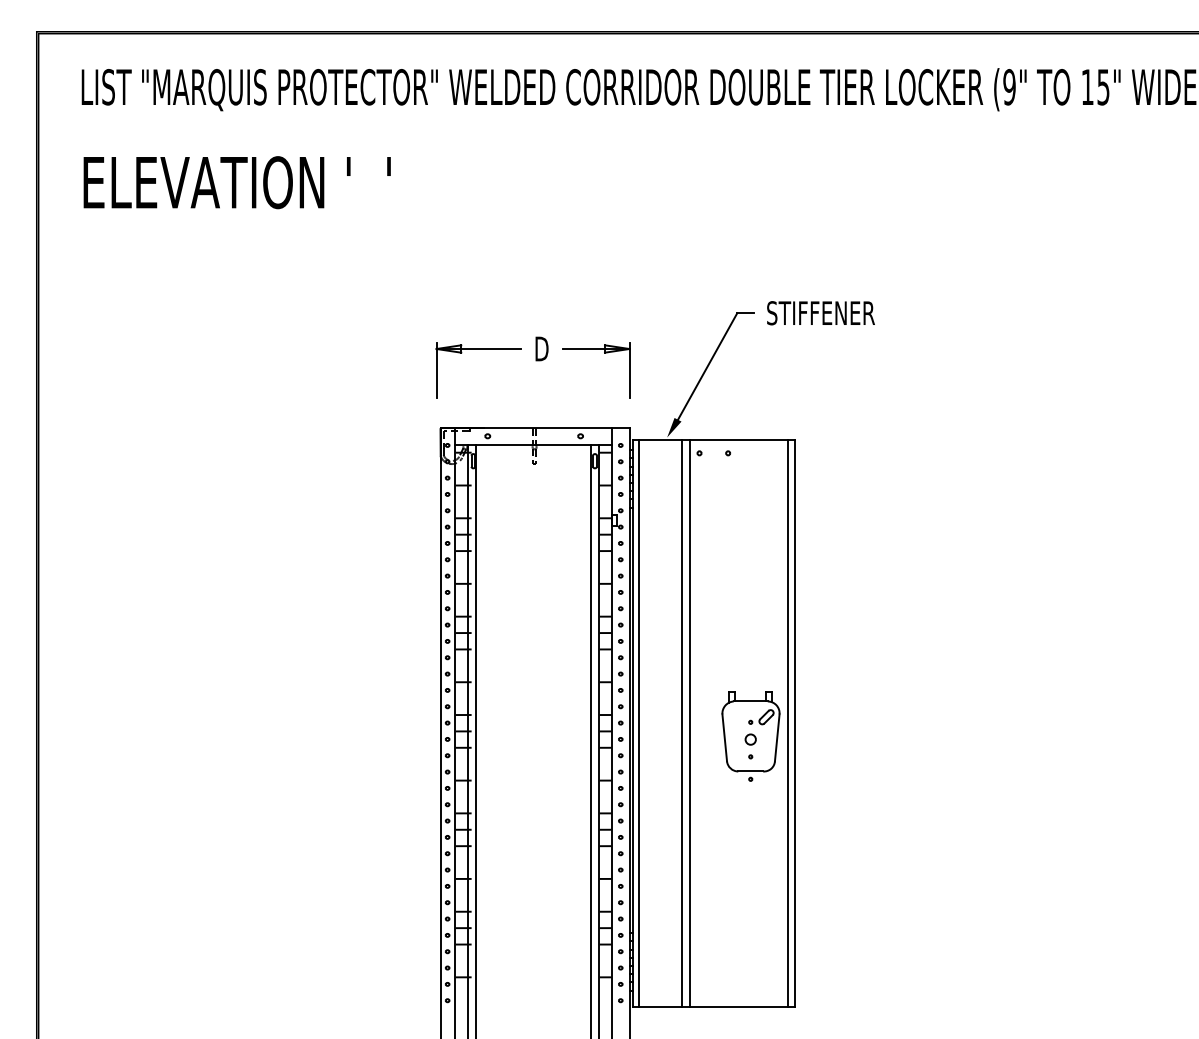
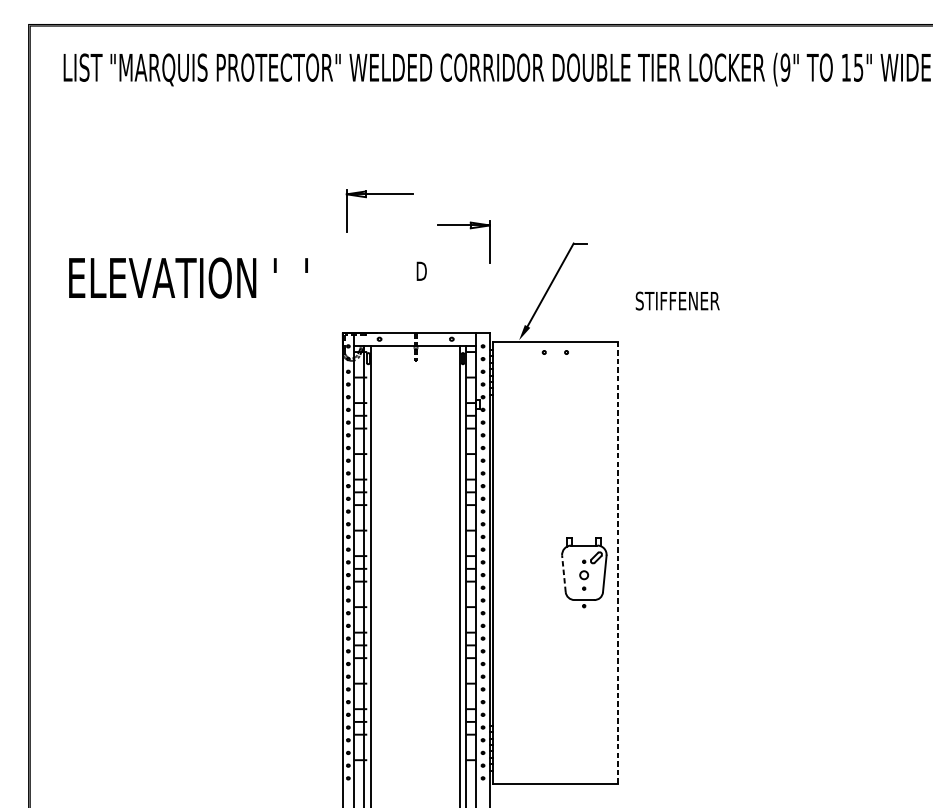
text: (236, 182) -> (187, 277), moved
text: (820, 313) -> (677, 301), moved
part: (478, 349) -> (379, 194), moved
part: (604, 353) -> (470, 228), moved
line: (638, 723) -> (496, 562), removed
line: (682, 723) -> (531, 562), removed
line: (690, 723) -> (537, 562), removed
line: (787, 723) -> (612, 562), removed
line: (794, 723) -> (618, 562), solid -> dashed
line: (724, 737) -> (563, 573), solid -> dashed

